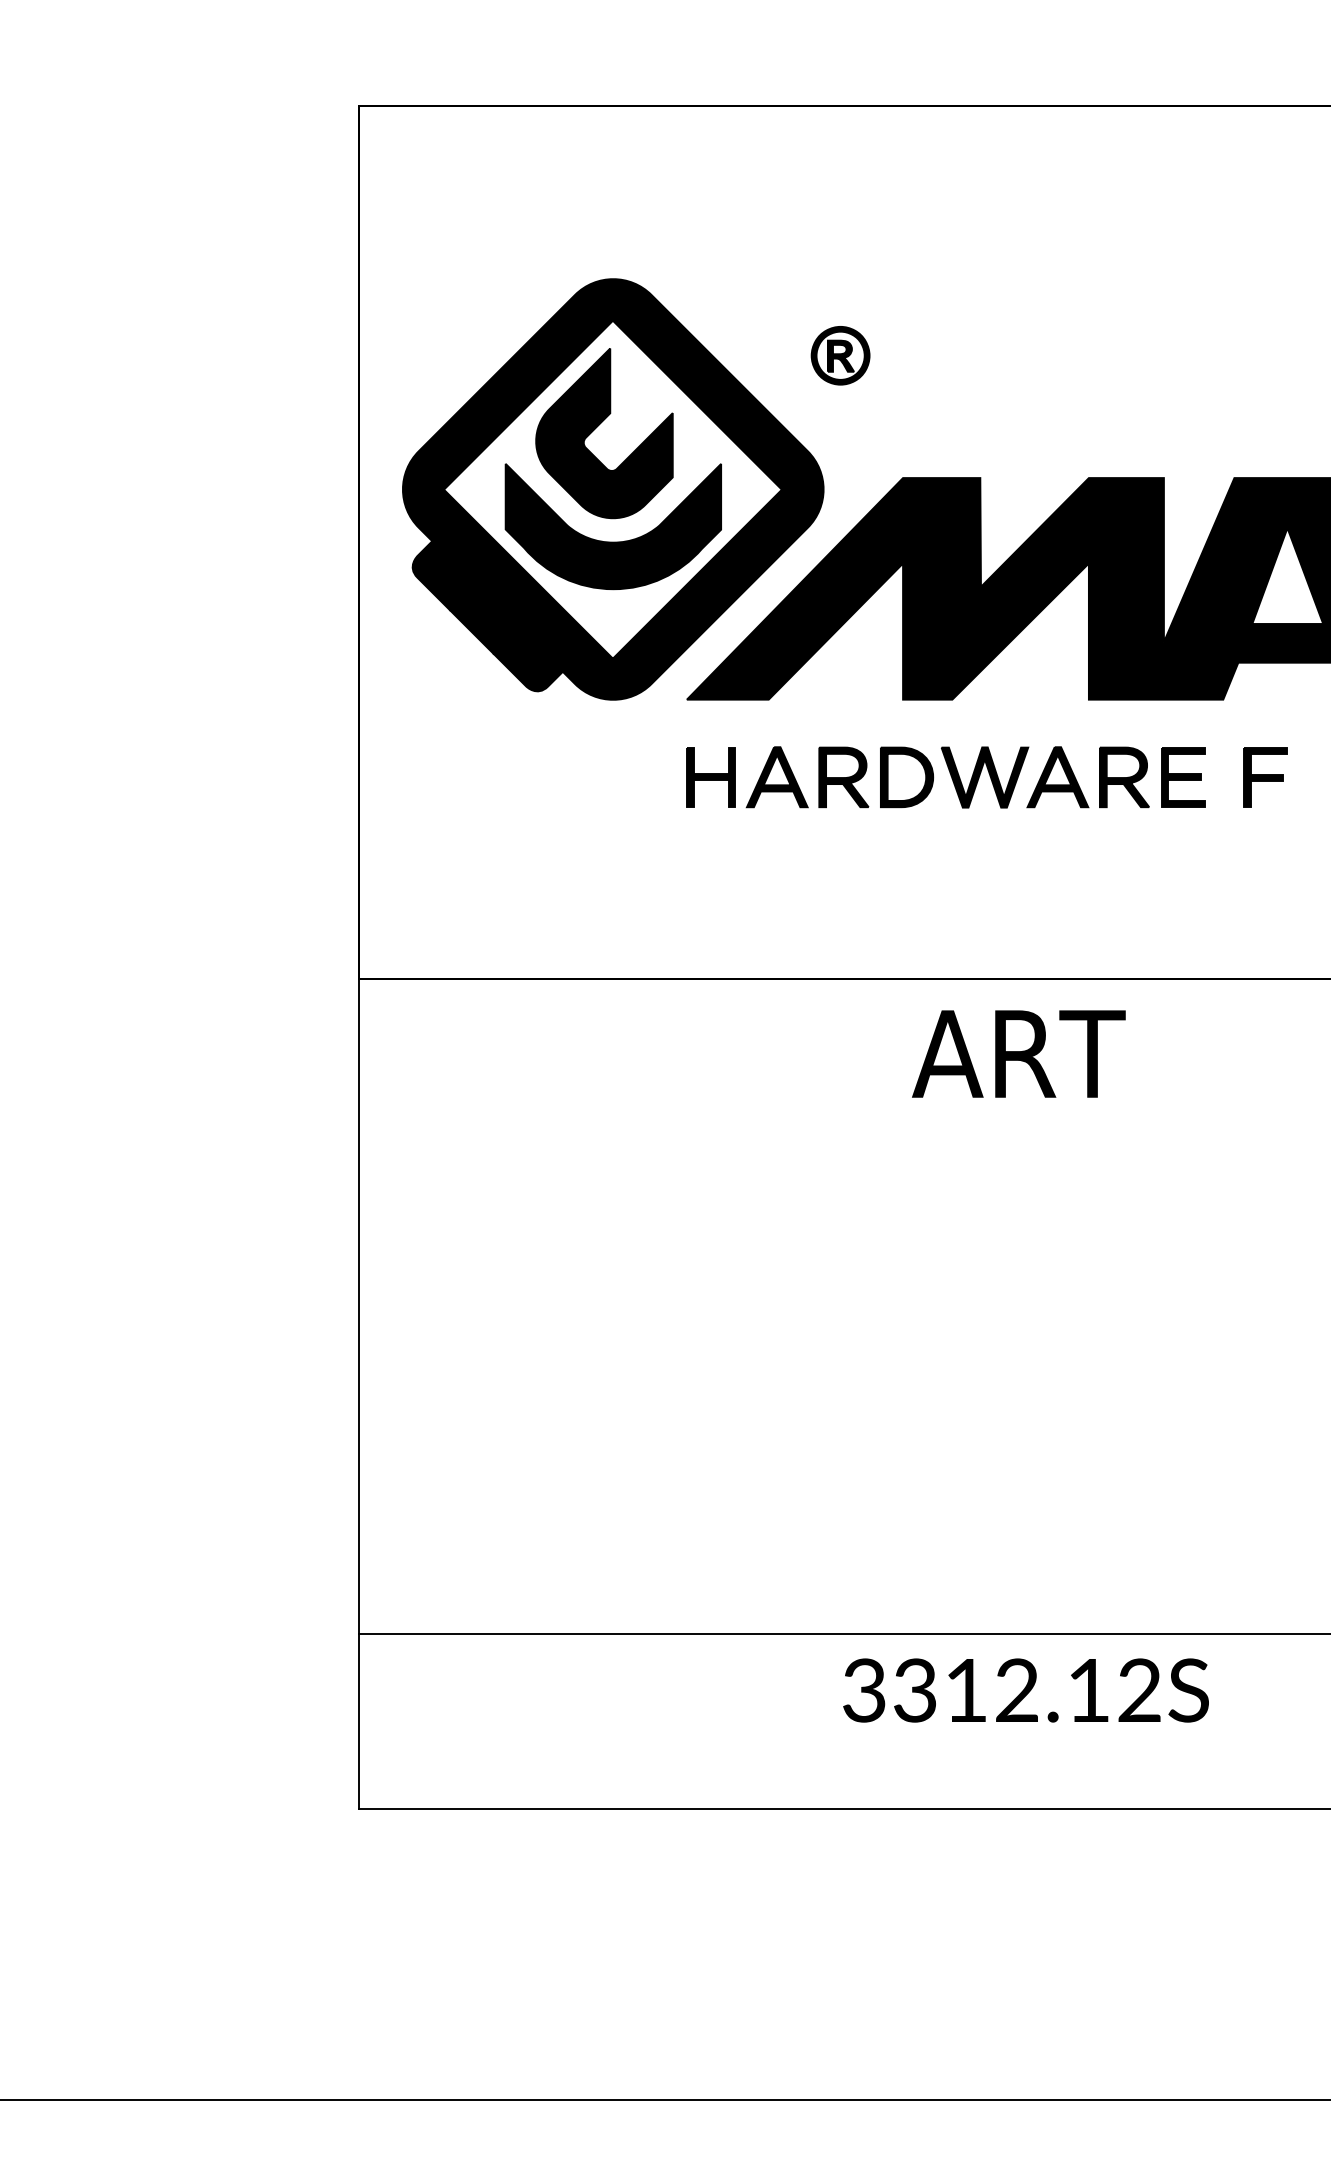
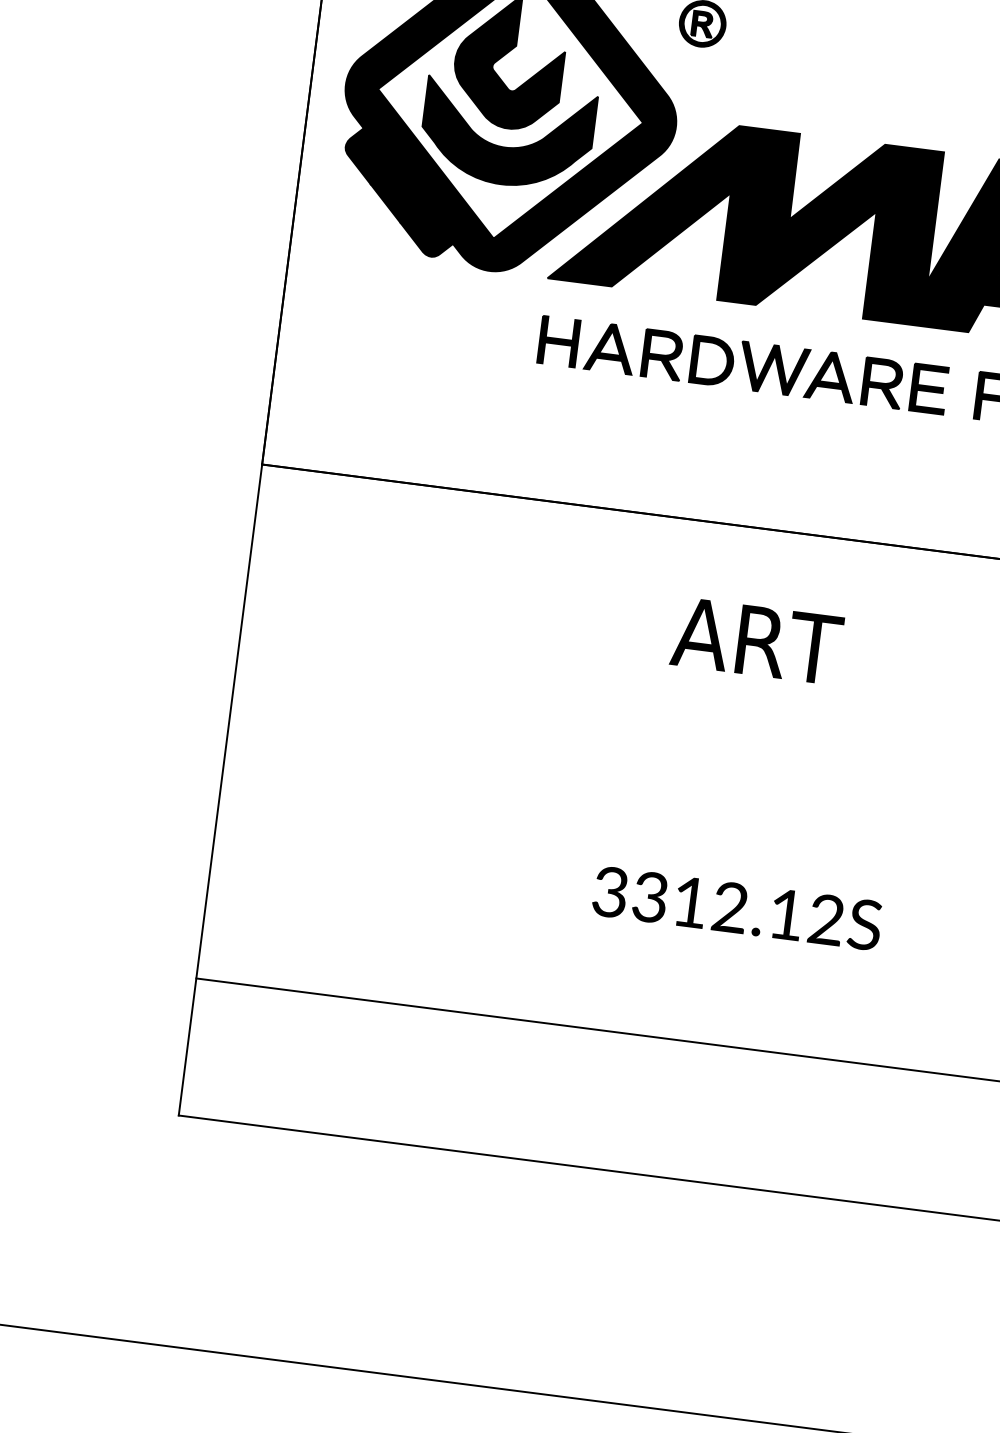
text: (1018, 1053) -> (756, 640), moved
text: (1025, 1690) -> (736, 908), moved

